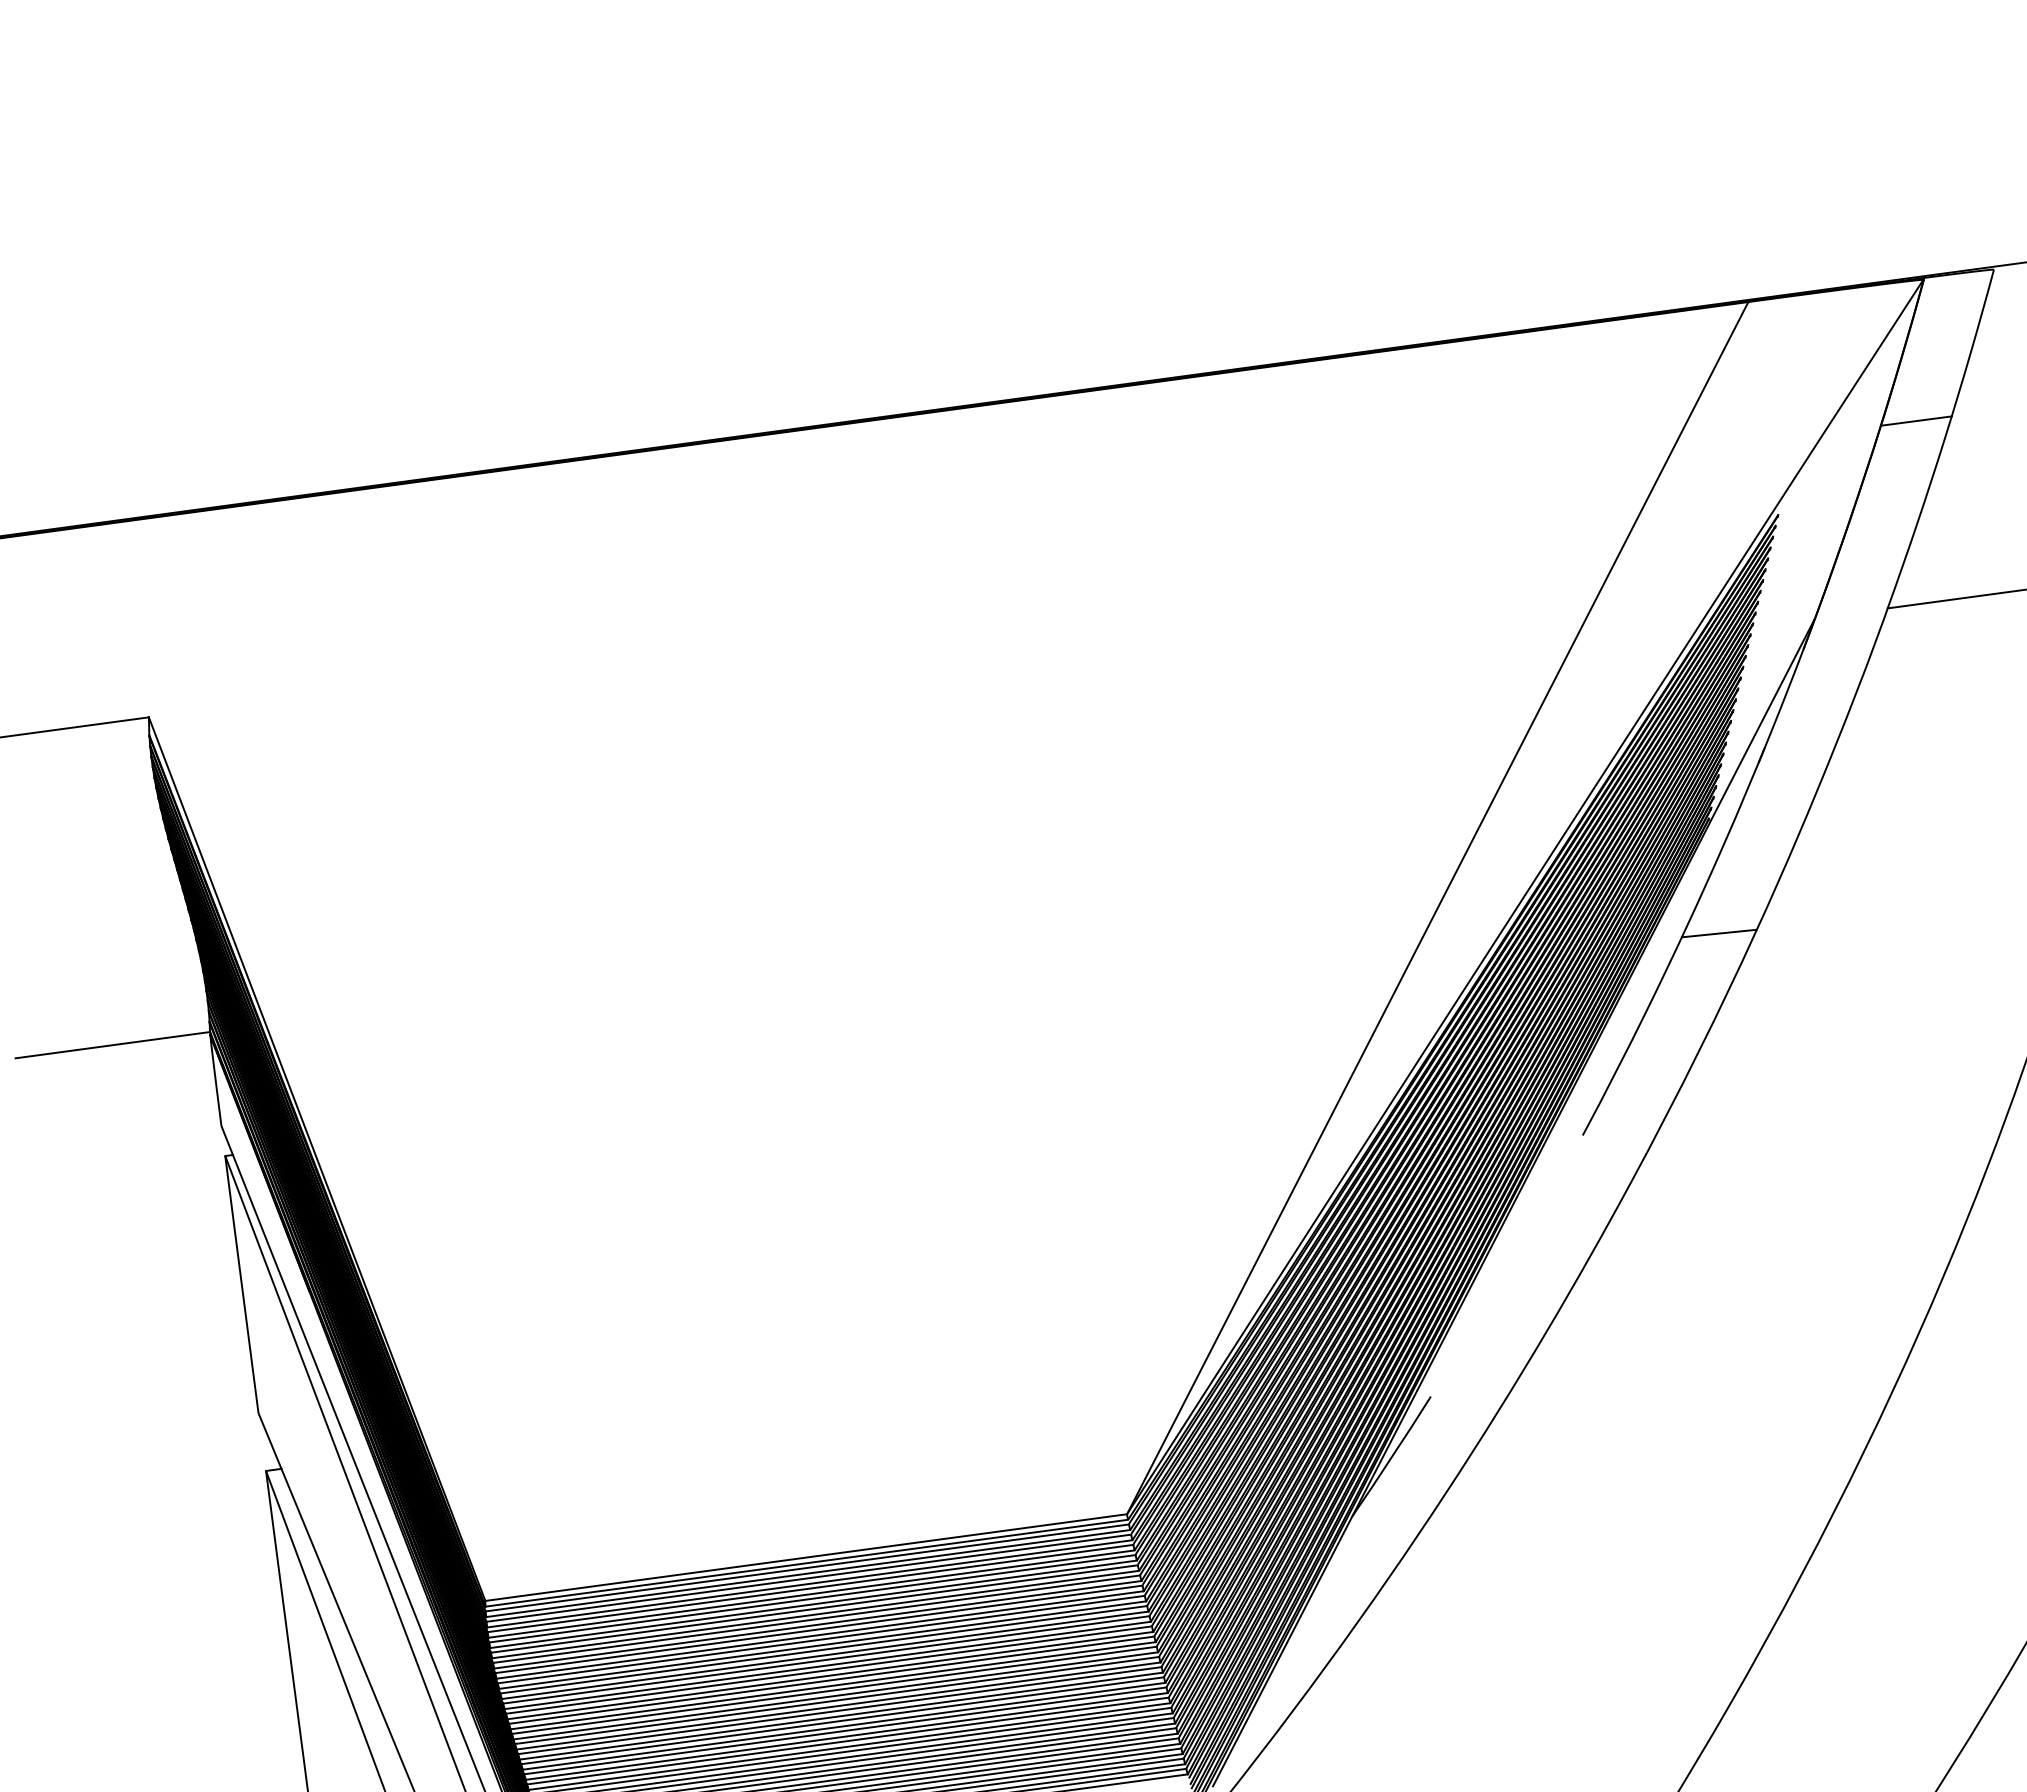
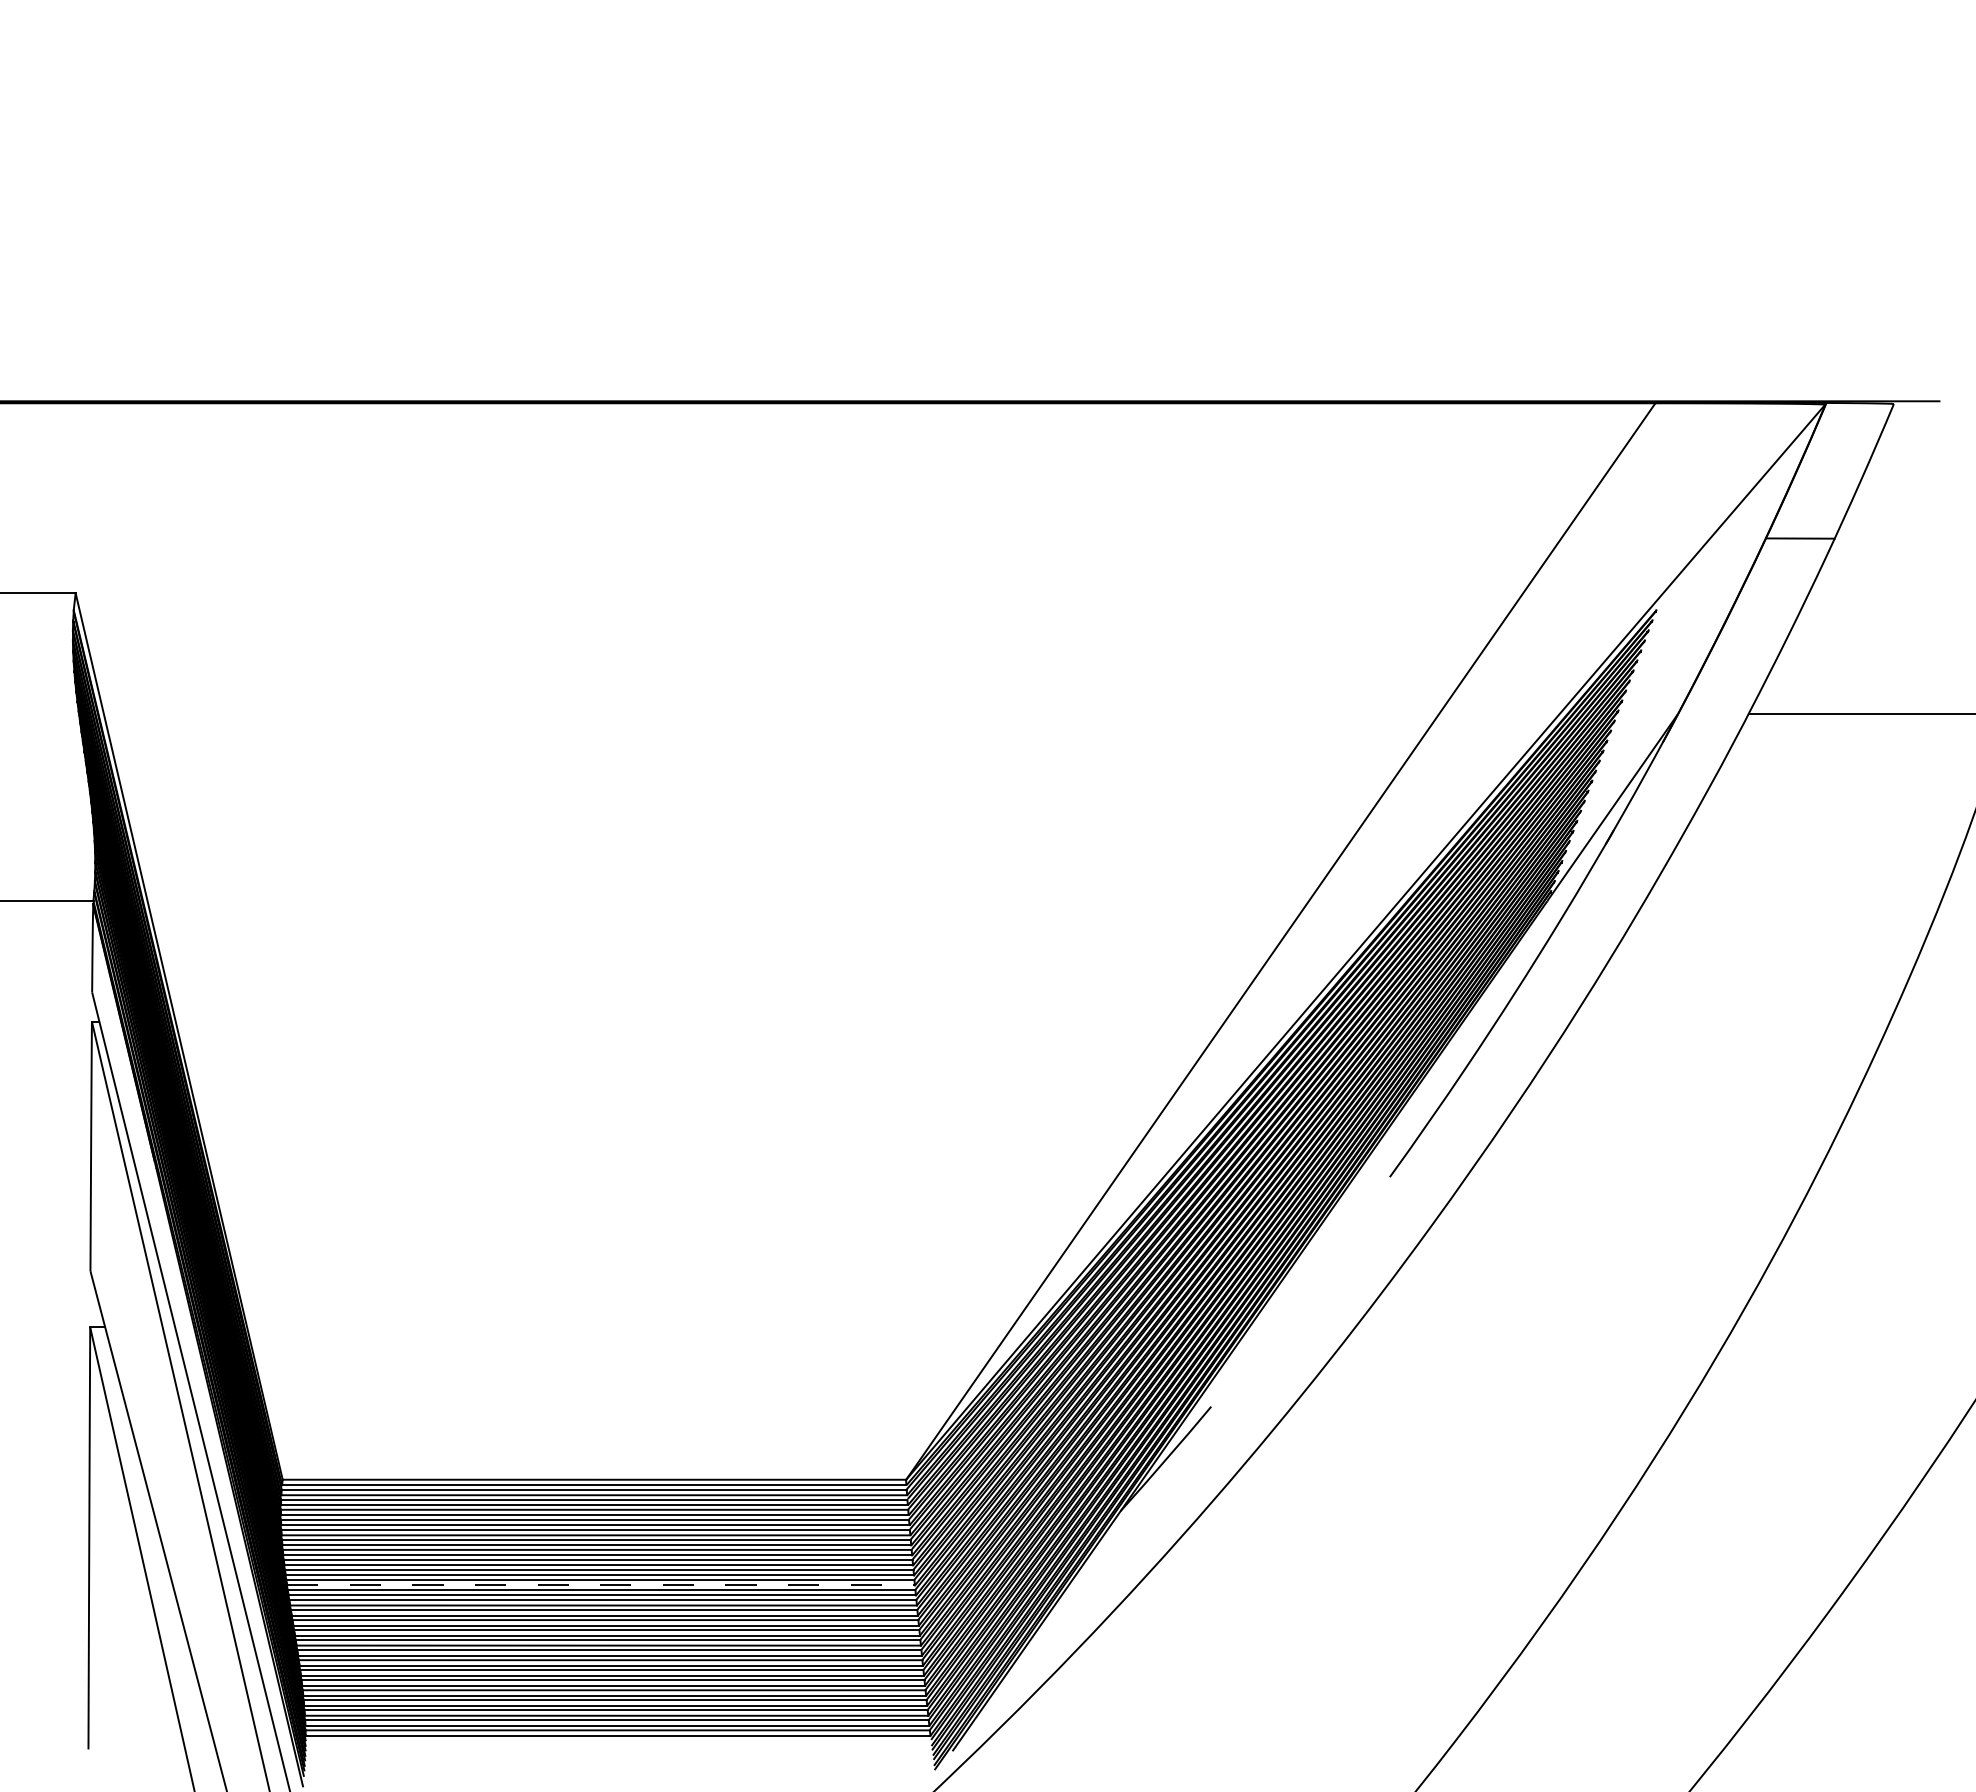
line: (1718, 933) -> (1545, 1001), removed
line: (828, 1665) -> (601, 1585), solid -> dashed

